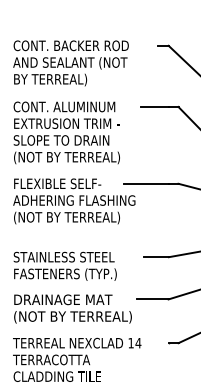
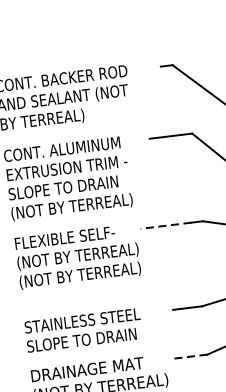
line: (145, 183) -> (165, 225), solid -> dashed
text: (74, 201) -> (86, 255), ADHERING FLASHING -> (NOT BY TERREAL)
text: (64, 274) -> (85, 340), FASTENERS (TYP.) -> SLOPE TO DRAIN
line: (152, 299) -> (189, 356), solid -> dashed

